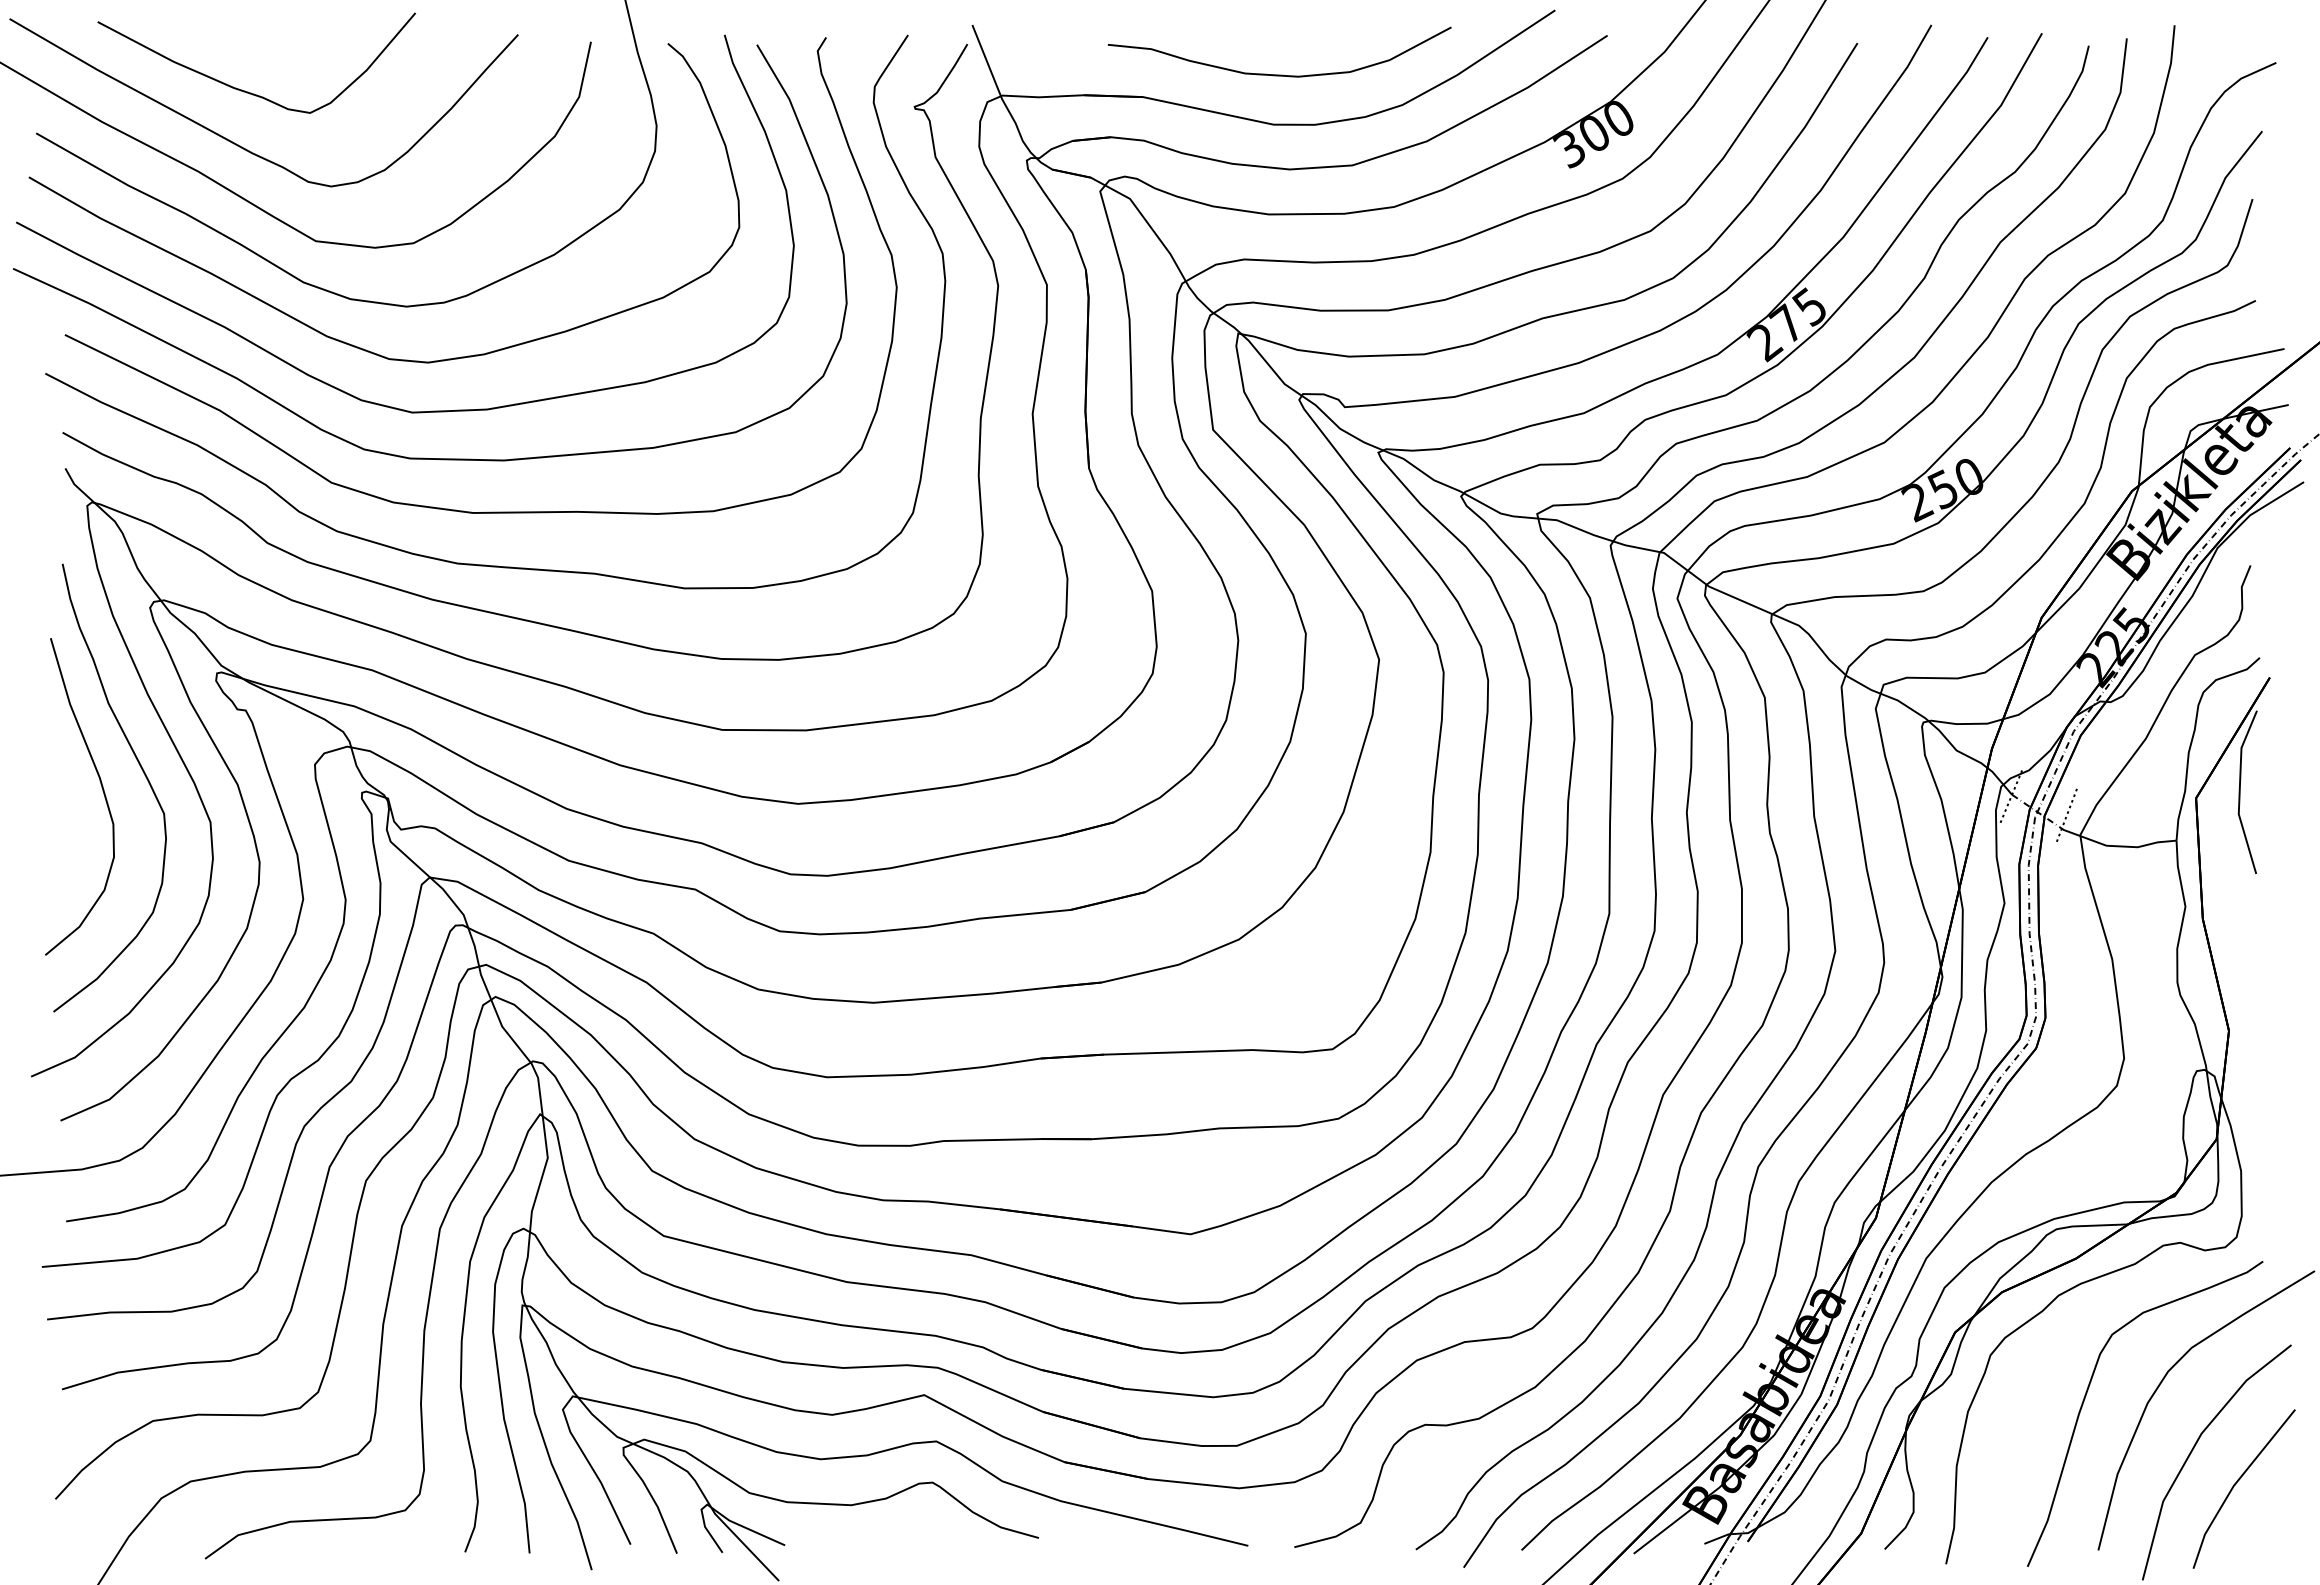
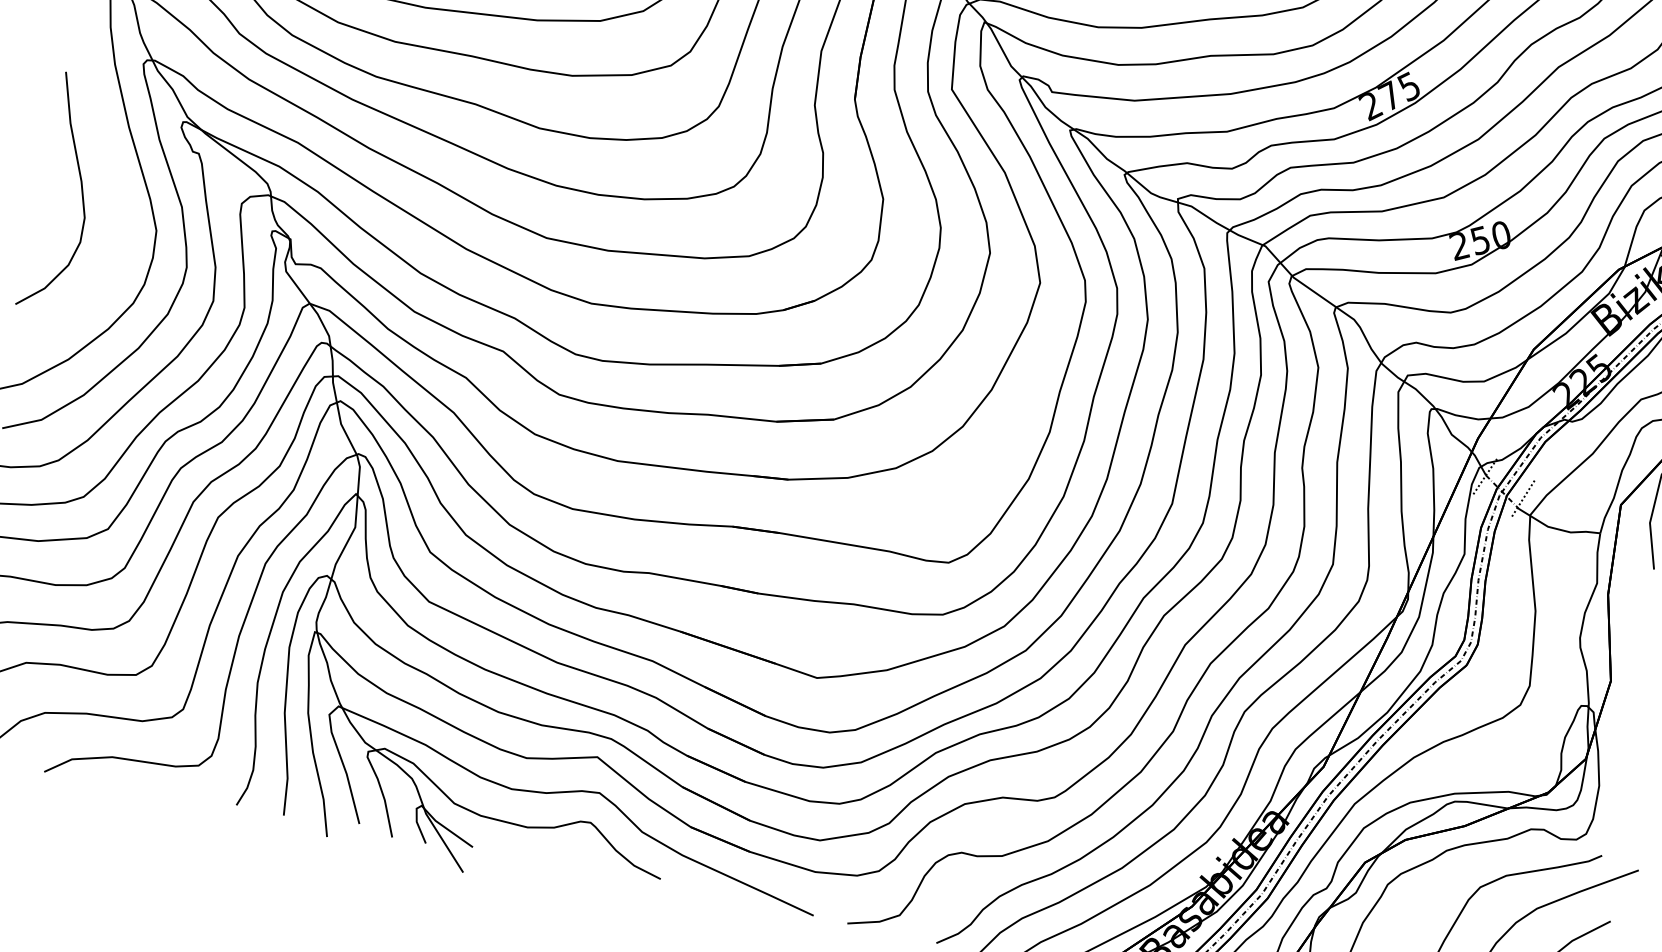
curve: (142, 771) -> (113, 183), removed

